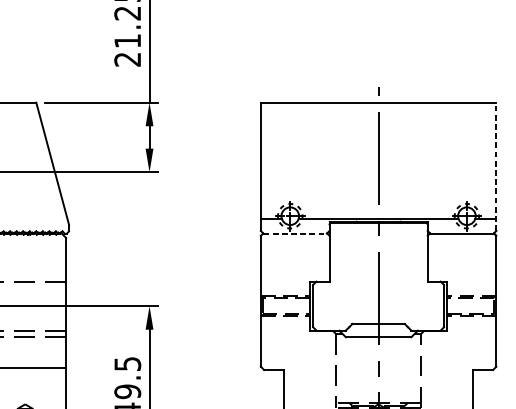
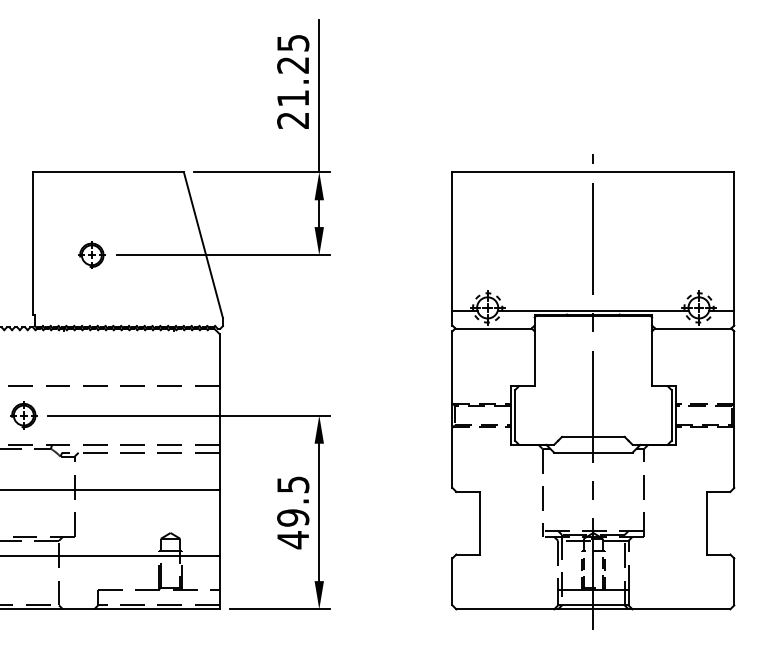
line: (496, 166) -> (734, 248), dashed -> solid
line: (295, 233) -> (493, 328), dashed -> solid

